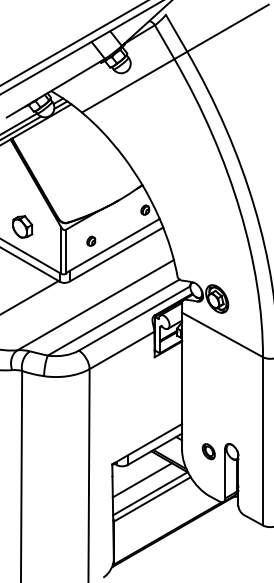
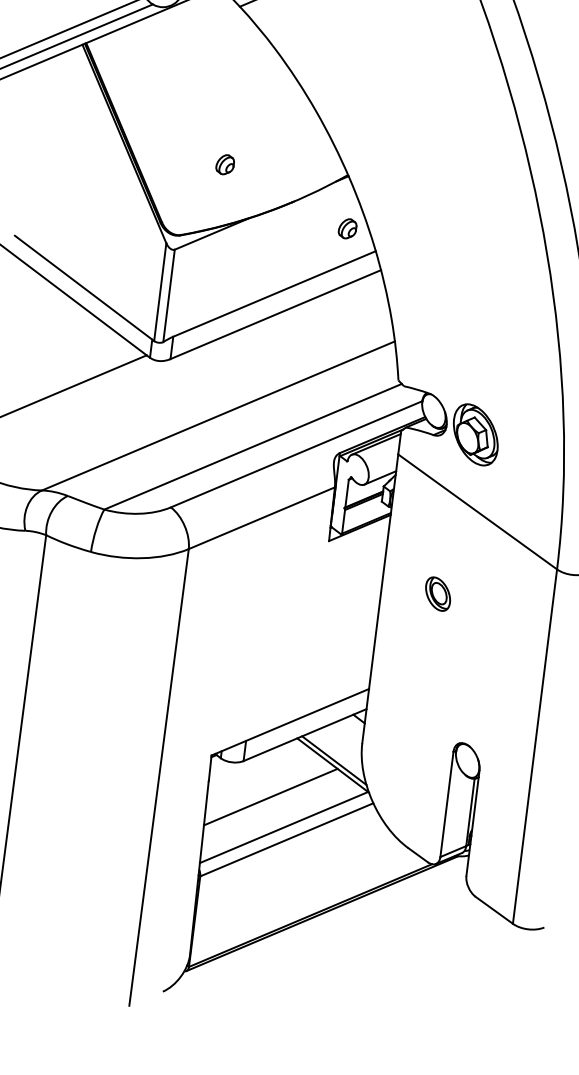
part: (22, 226) -> (84, 231), removed
part: (91, 240) -> (225, 163), moved
part: (208, 451) -> (437, 593), moved

